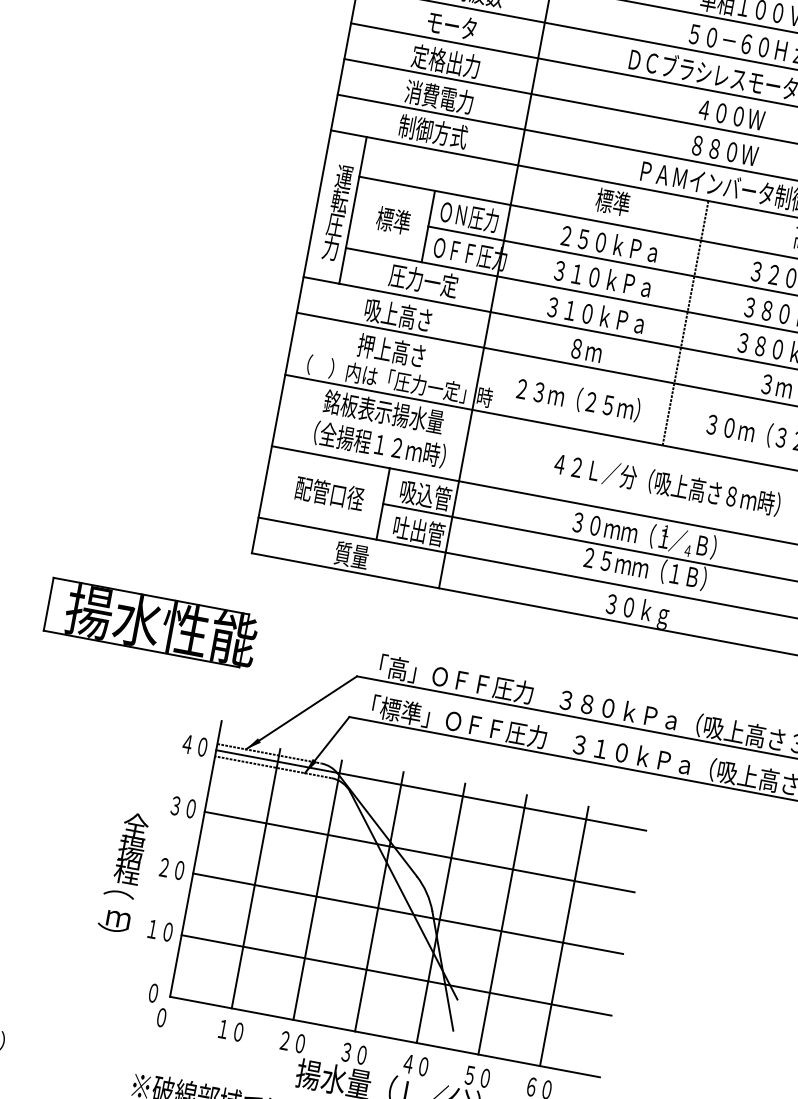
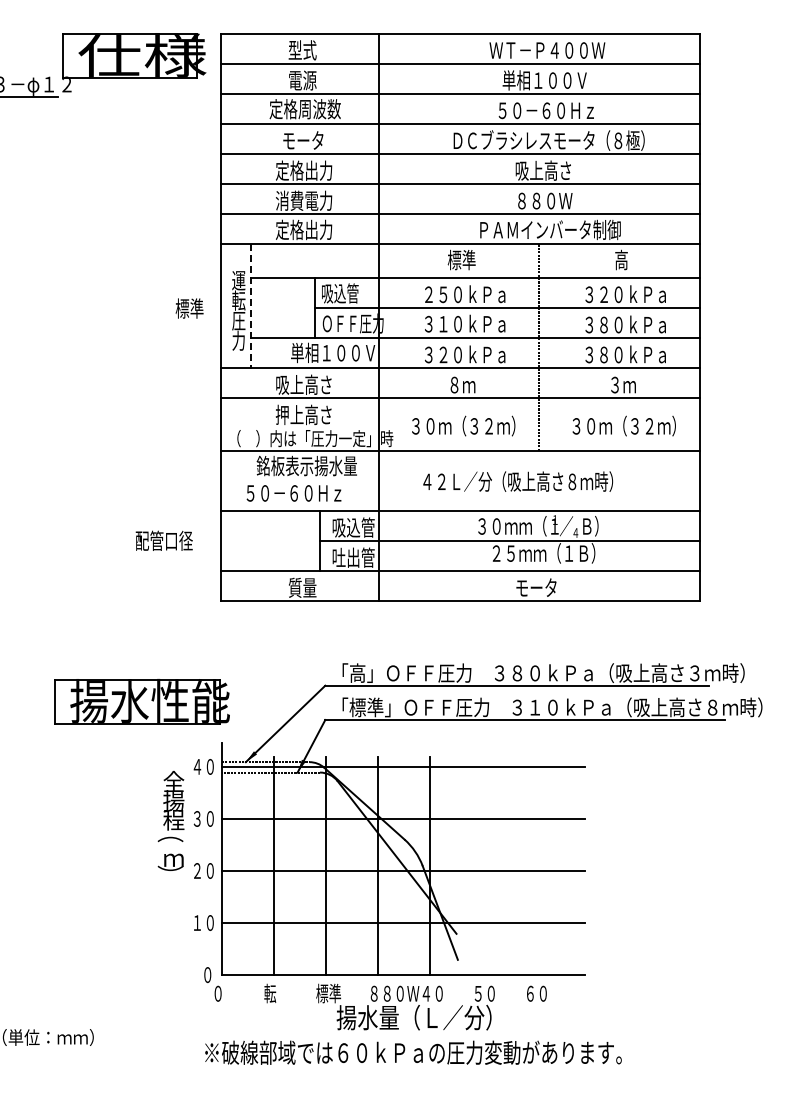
text: (729, 114) -> (543, 170), ４００Ｗ -> 吸上高さ
text: (432, 130) -> (303, 229), 制御方式 -> 定格出力
line: (352, 210) -> (250, 306), solid -> dashed
text: (469, 216) -> (346, 293), ＯＮ圧力 -> 吸込管
text: (393, 220) -> (189, 308), moved
text: (440, 283) -> (333, 352), 圧力一定 -> 単相１００Ｖ
text: (569, 308) -> (442, 353), ３１０ｋＰａ -> ３２０ｋＰａ
text: (565, 397) -> (452, 426), ２３ｍ（２５ｍ） -> ３０ｍ（３２ｍ）
text: (375, 442) -> (304, 492), （全揚程１２ｍ時） -> ５０－６０Ｈｚ
text: (667, 484) -> (518, 481), moved
text: (328, 493) -> (163, 540), moved
text: (637, 609) -> (543, 588), ３０ｋｇ -> モータ
part: (151, 622) -> (141, 701), moved
text: (123, 871) -> (170, 820), moved
line: (502, 924) -> (481, 865), removed
line: (565, 935) -> (534, 865), removed
text: (229, 1030) -> (275, 993), １０ -> 転
text: (292, 1041) -> (328, 993), ２０ -> 標準
text: (370, 1056) -> (394, 993), ３０ -> ８８０Ｗ

